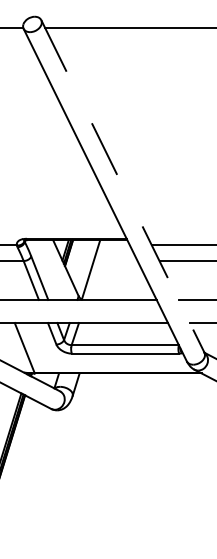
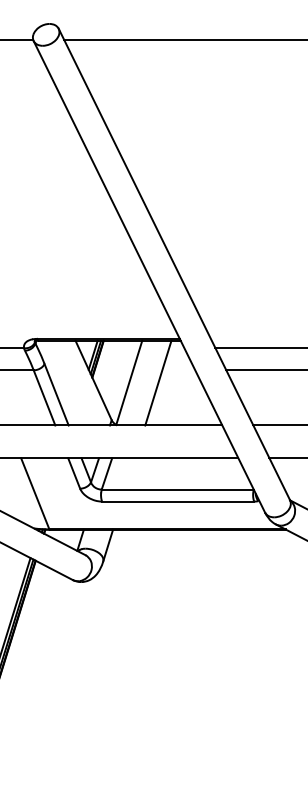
line: (123, 186) -> (175, 264), dashed -> solid
line: (111, 269) -> (158, 382), added

